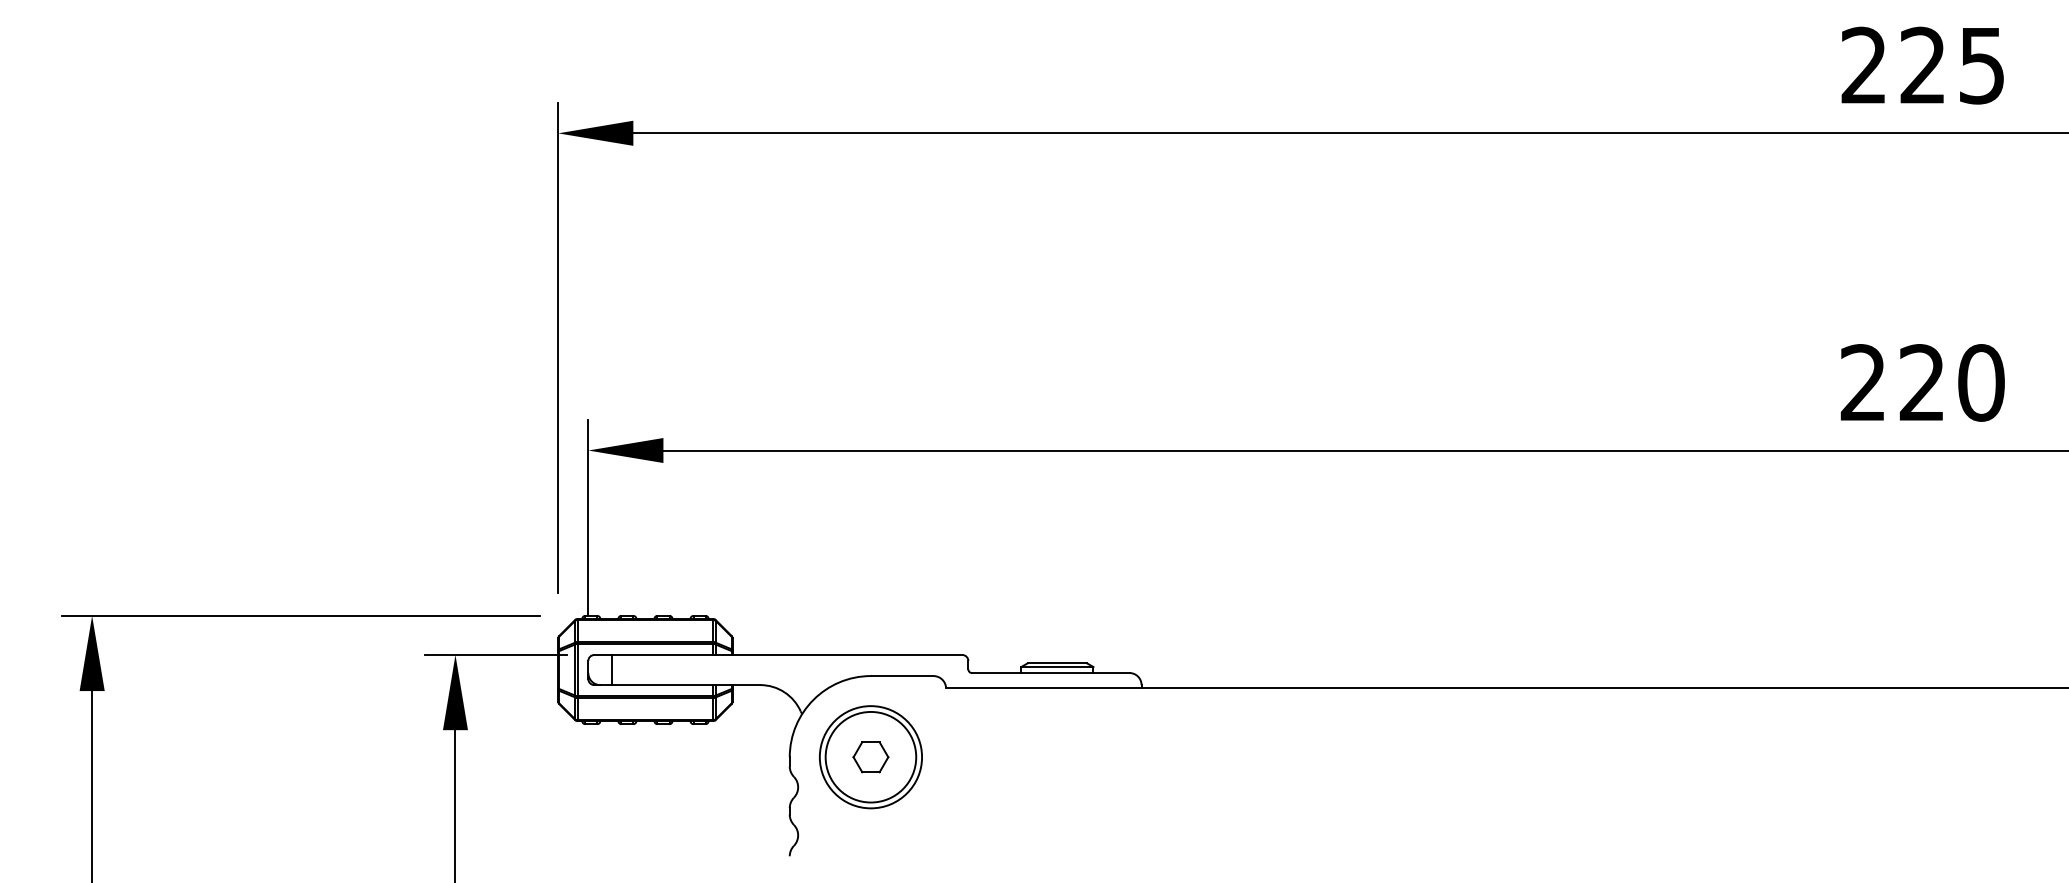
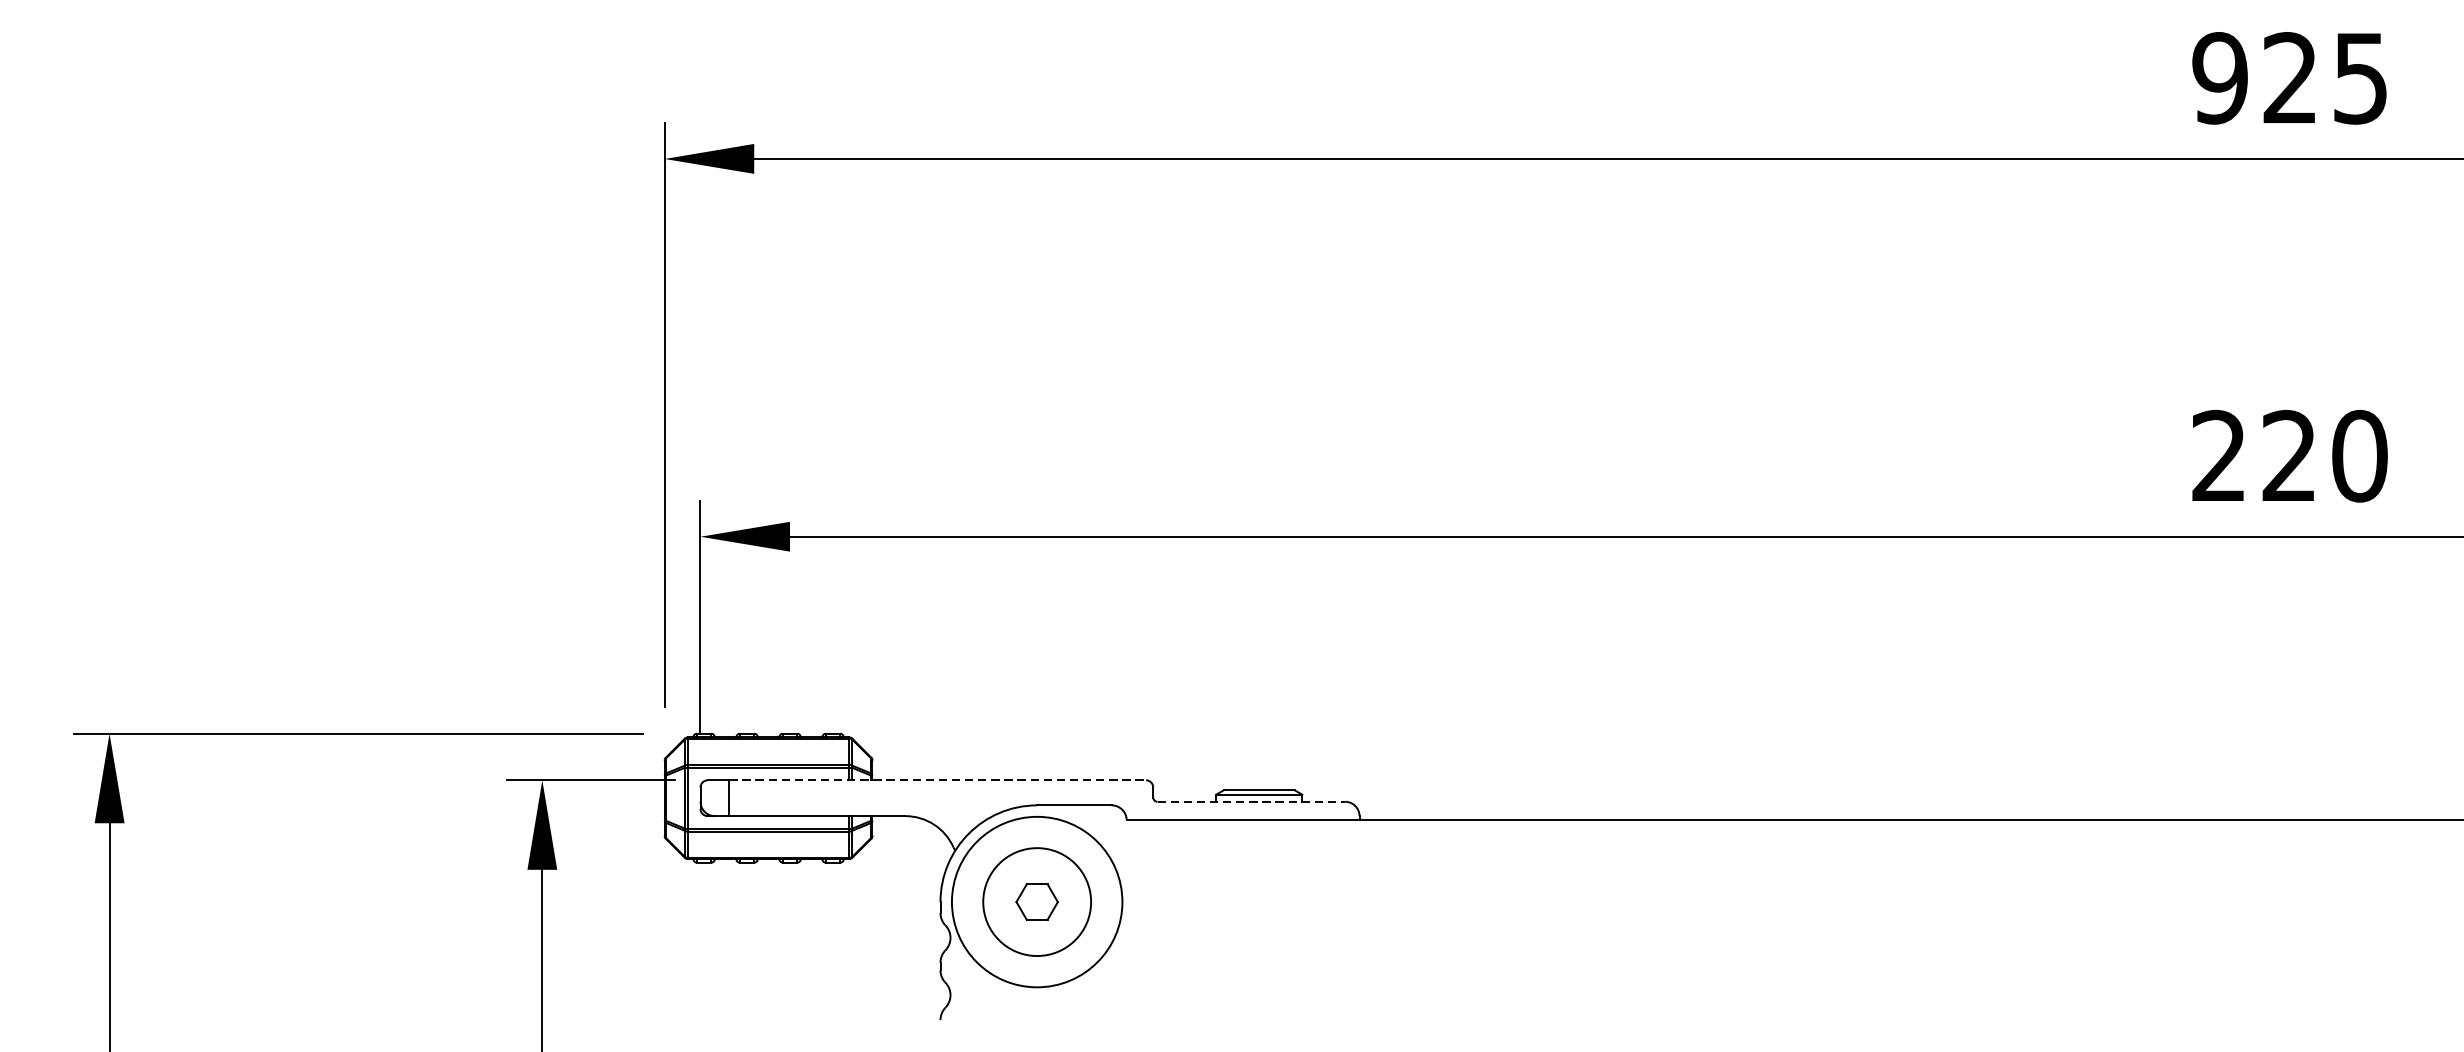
text: (1863, 65) -> (2219, 78), 225 -> 925
line: (787, 655) -> (937, 780), solid -> dashed
line: (1050, 673) -> (1251, 802), solid -> dashed
circle: (870, 757) -> (1036, 902), size x1.4

